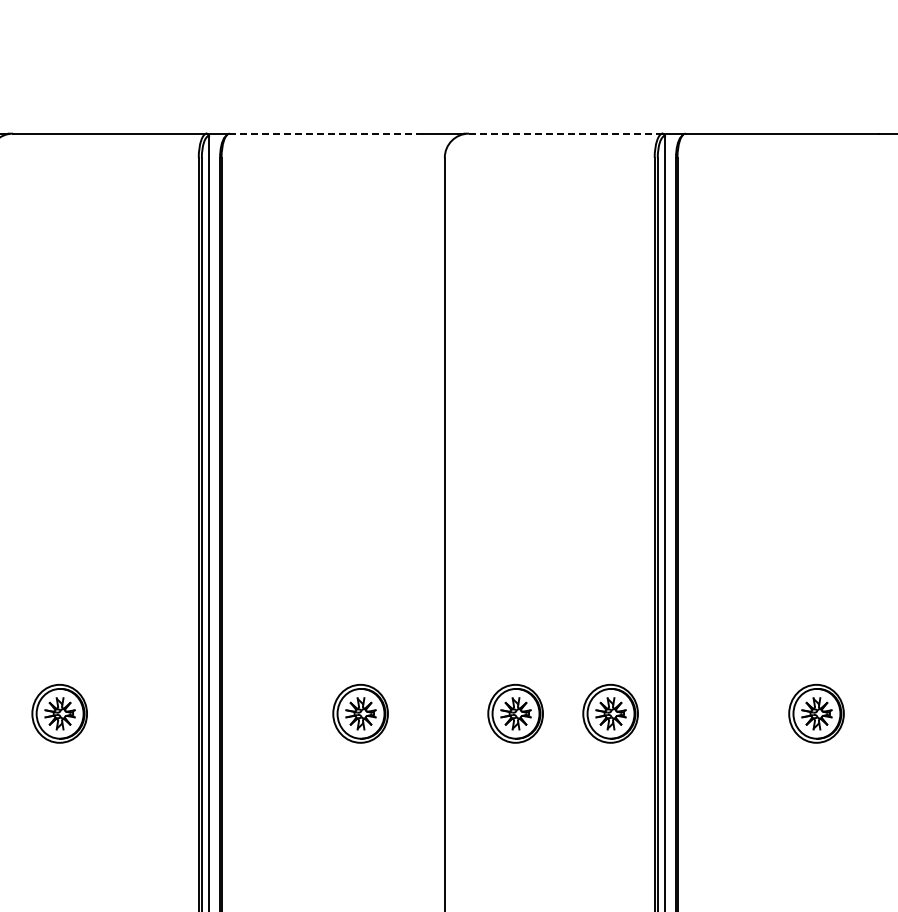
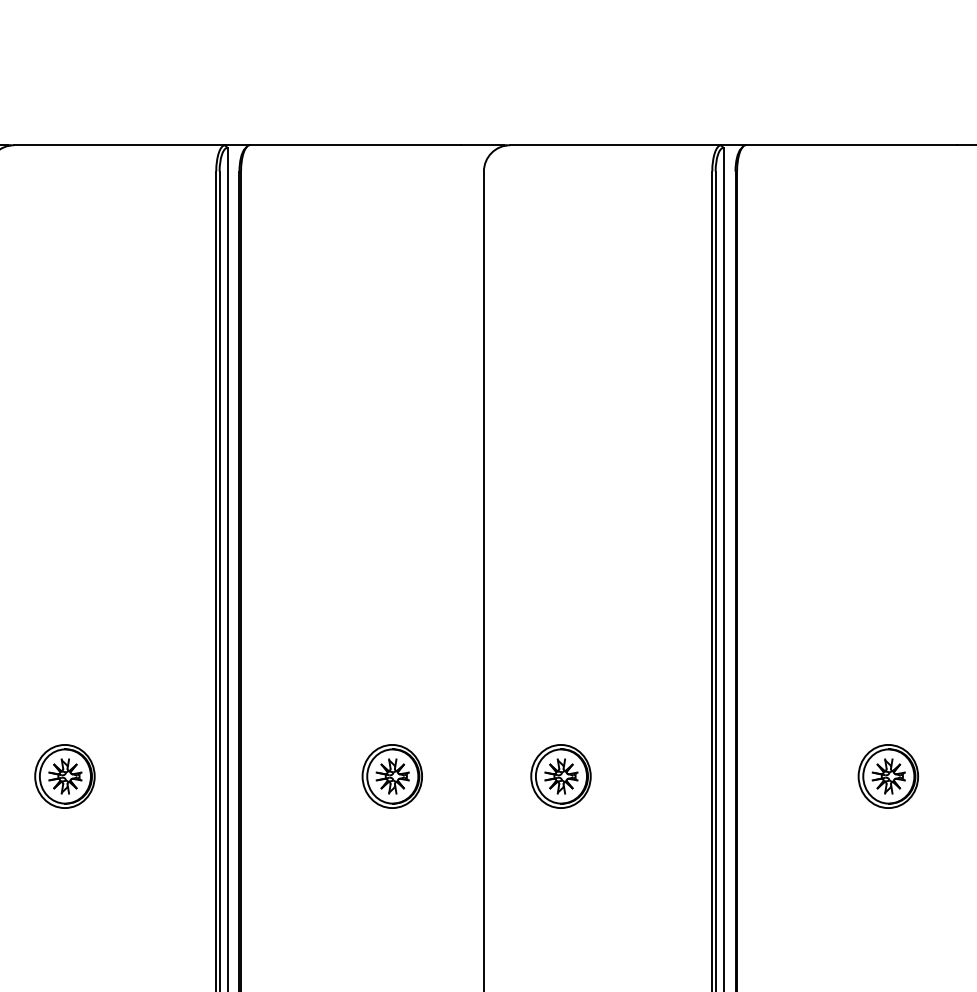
line: (326, 133) -> (355, 145), dashed -> solid
line: (565, 133) -> (615, 145), dashed -> solid
part: (610, 713) -> (664, 776), removed

